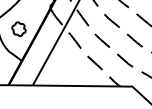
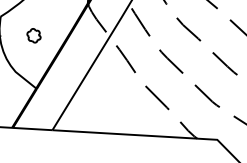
part: (18, 28) -> (33, 34), size x0.6

